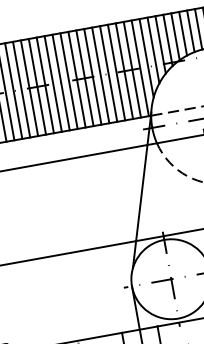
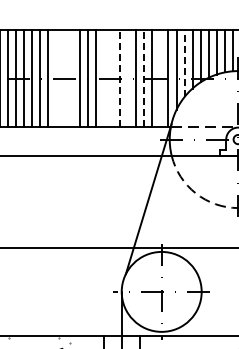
line: (153, 50) -> (184, 63), solid -> dashed
line: (132, 69) -> (160, 78), removed
line: (116, 72) -> (144, 78), solid -> dashed
line: (100, 75) -> (128, 78), removed
line: (93, 76) -> (120, 78), solid -> dashed
line: (85, 77) -> (112, 78), removed
line: (77, 79) -> (104, 78), removed
line: (45, 85) -> (72, 78), removed
line: (36, 86) -> (63, 78), removed
line: (29, 88) -> (55, 78), removed

